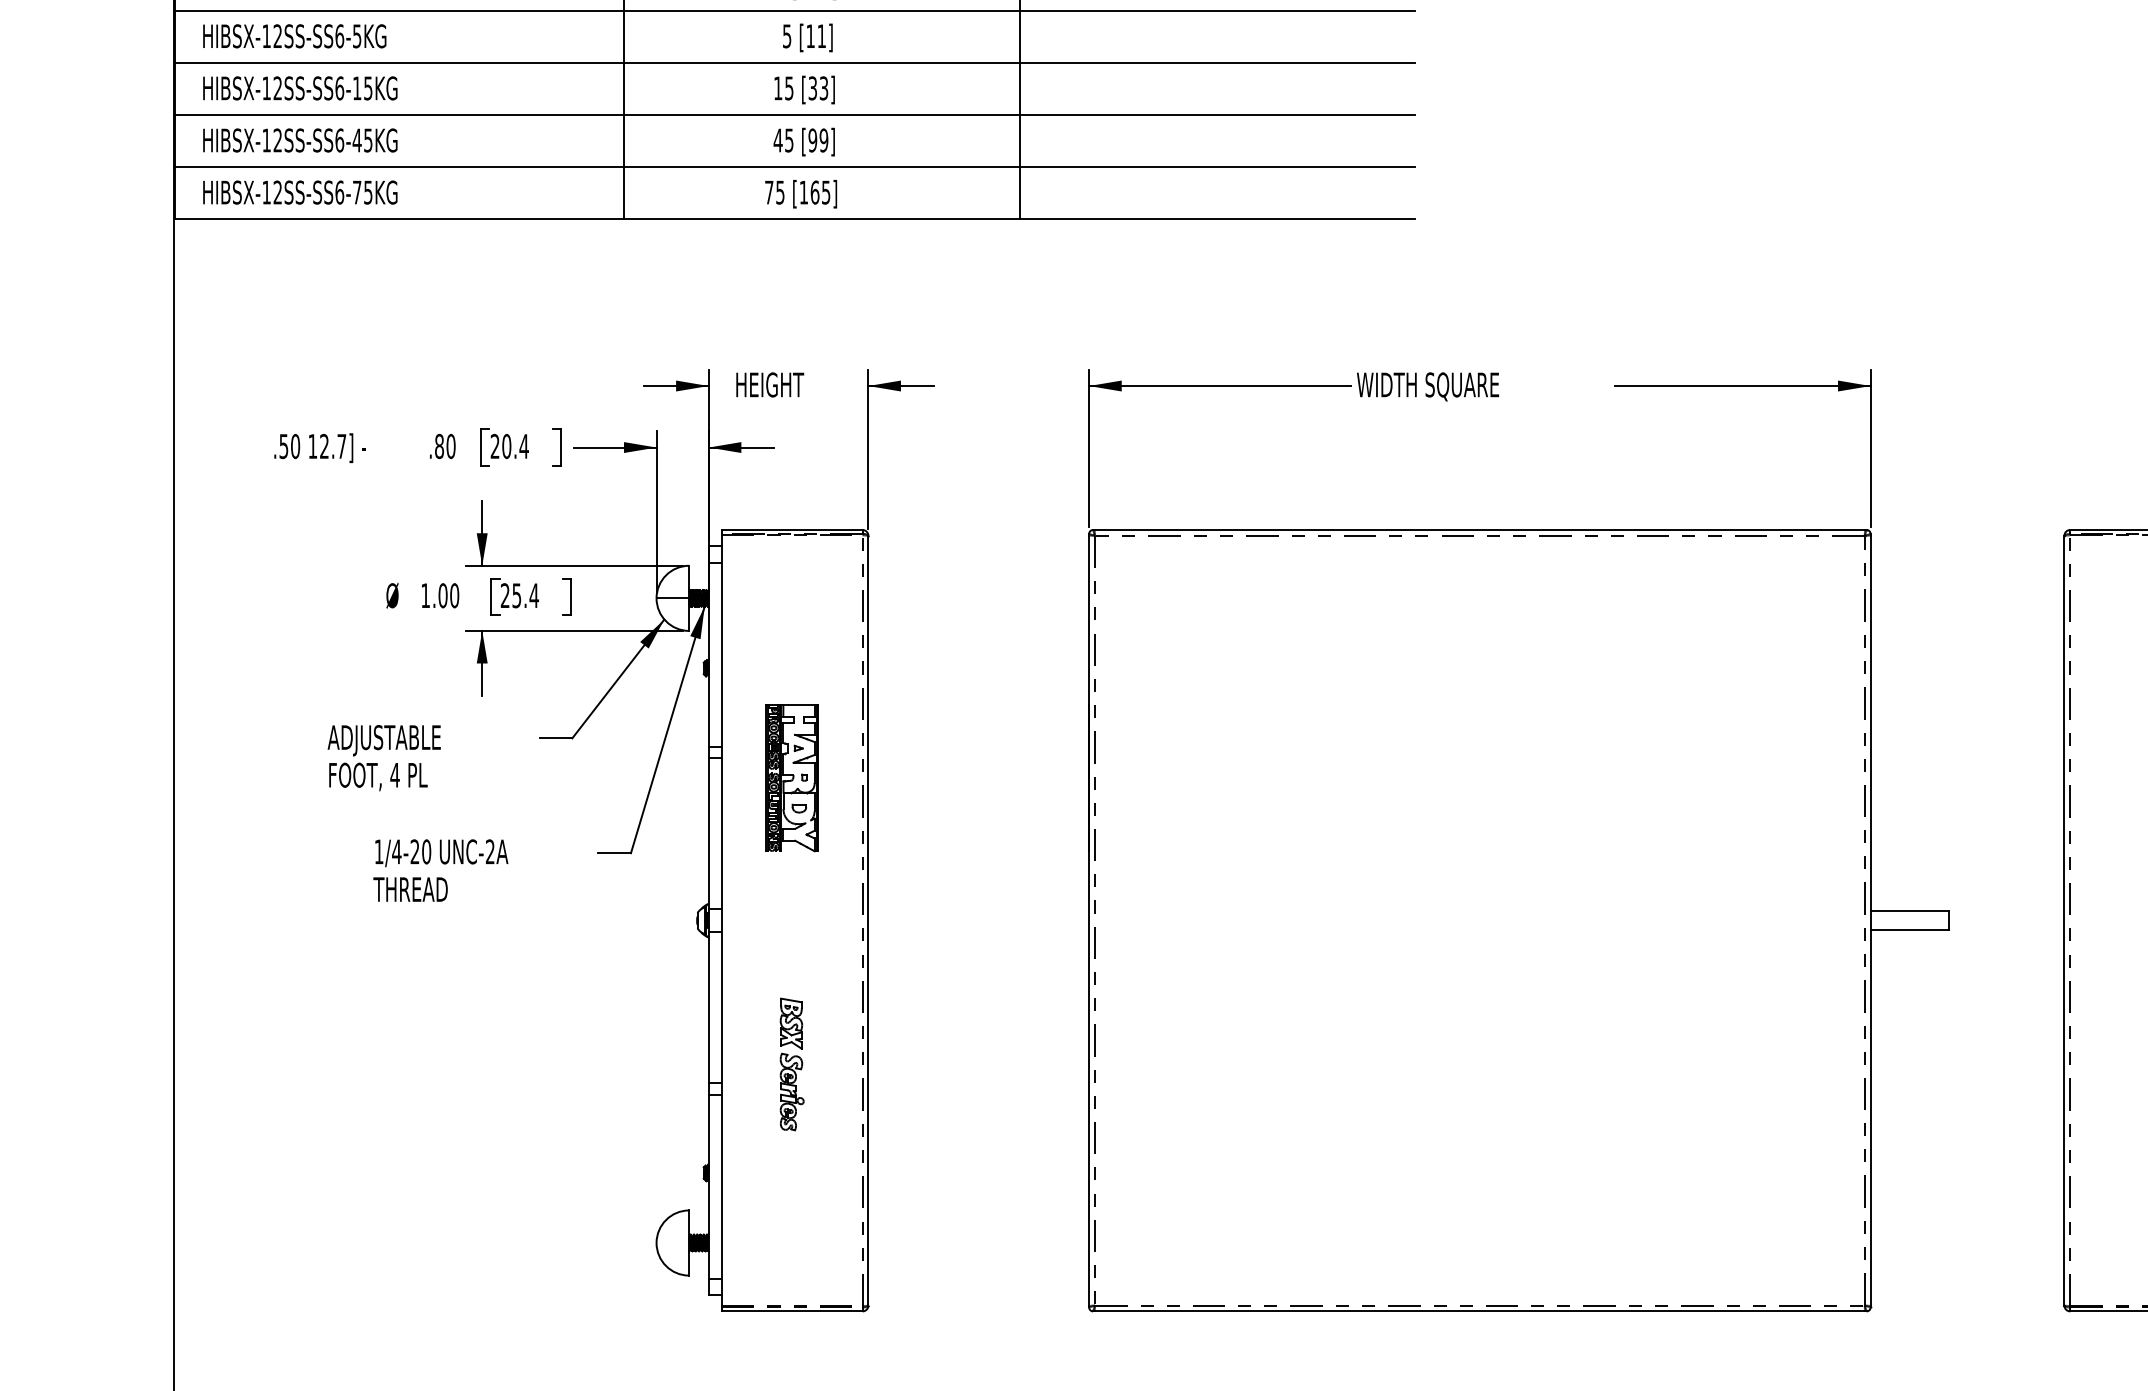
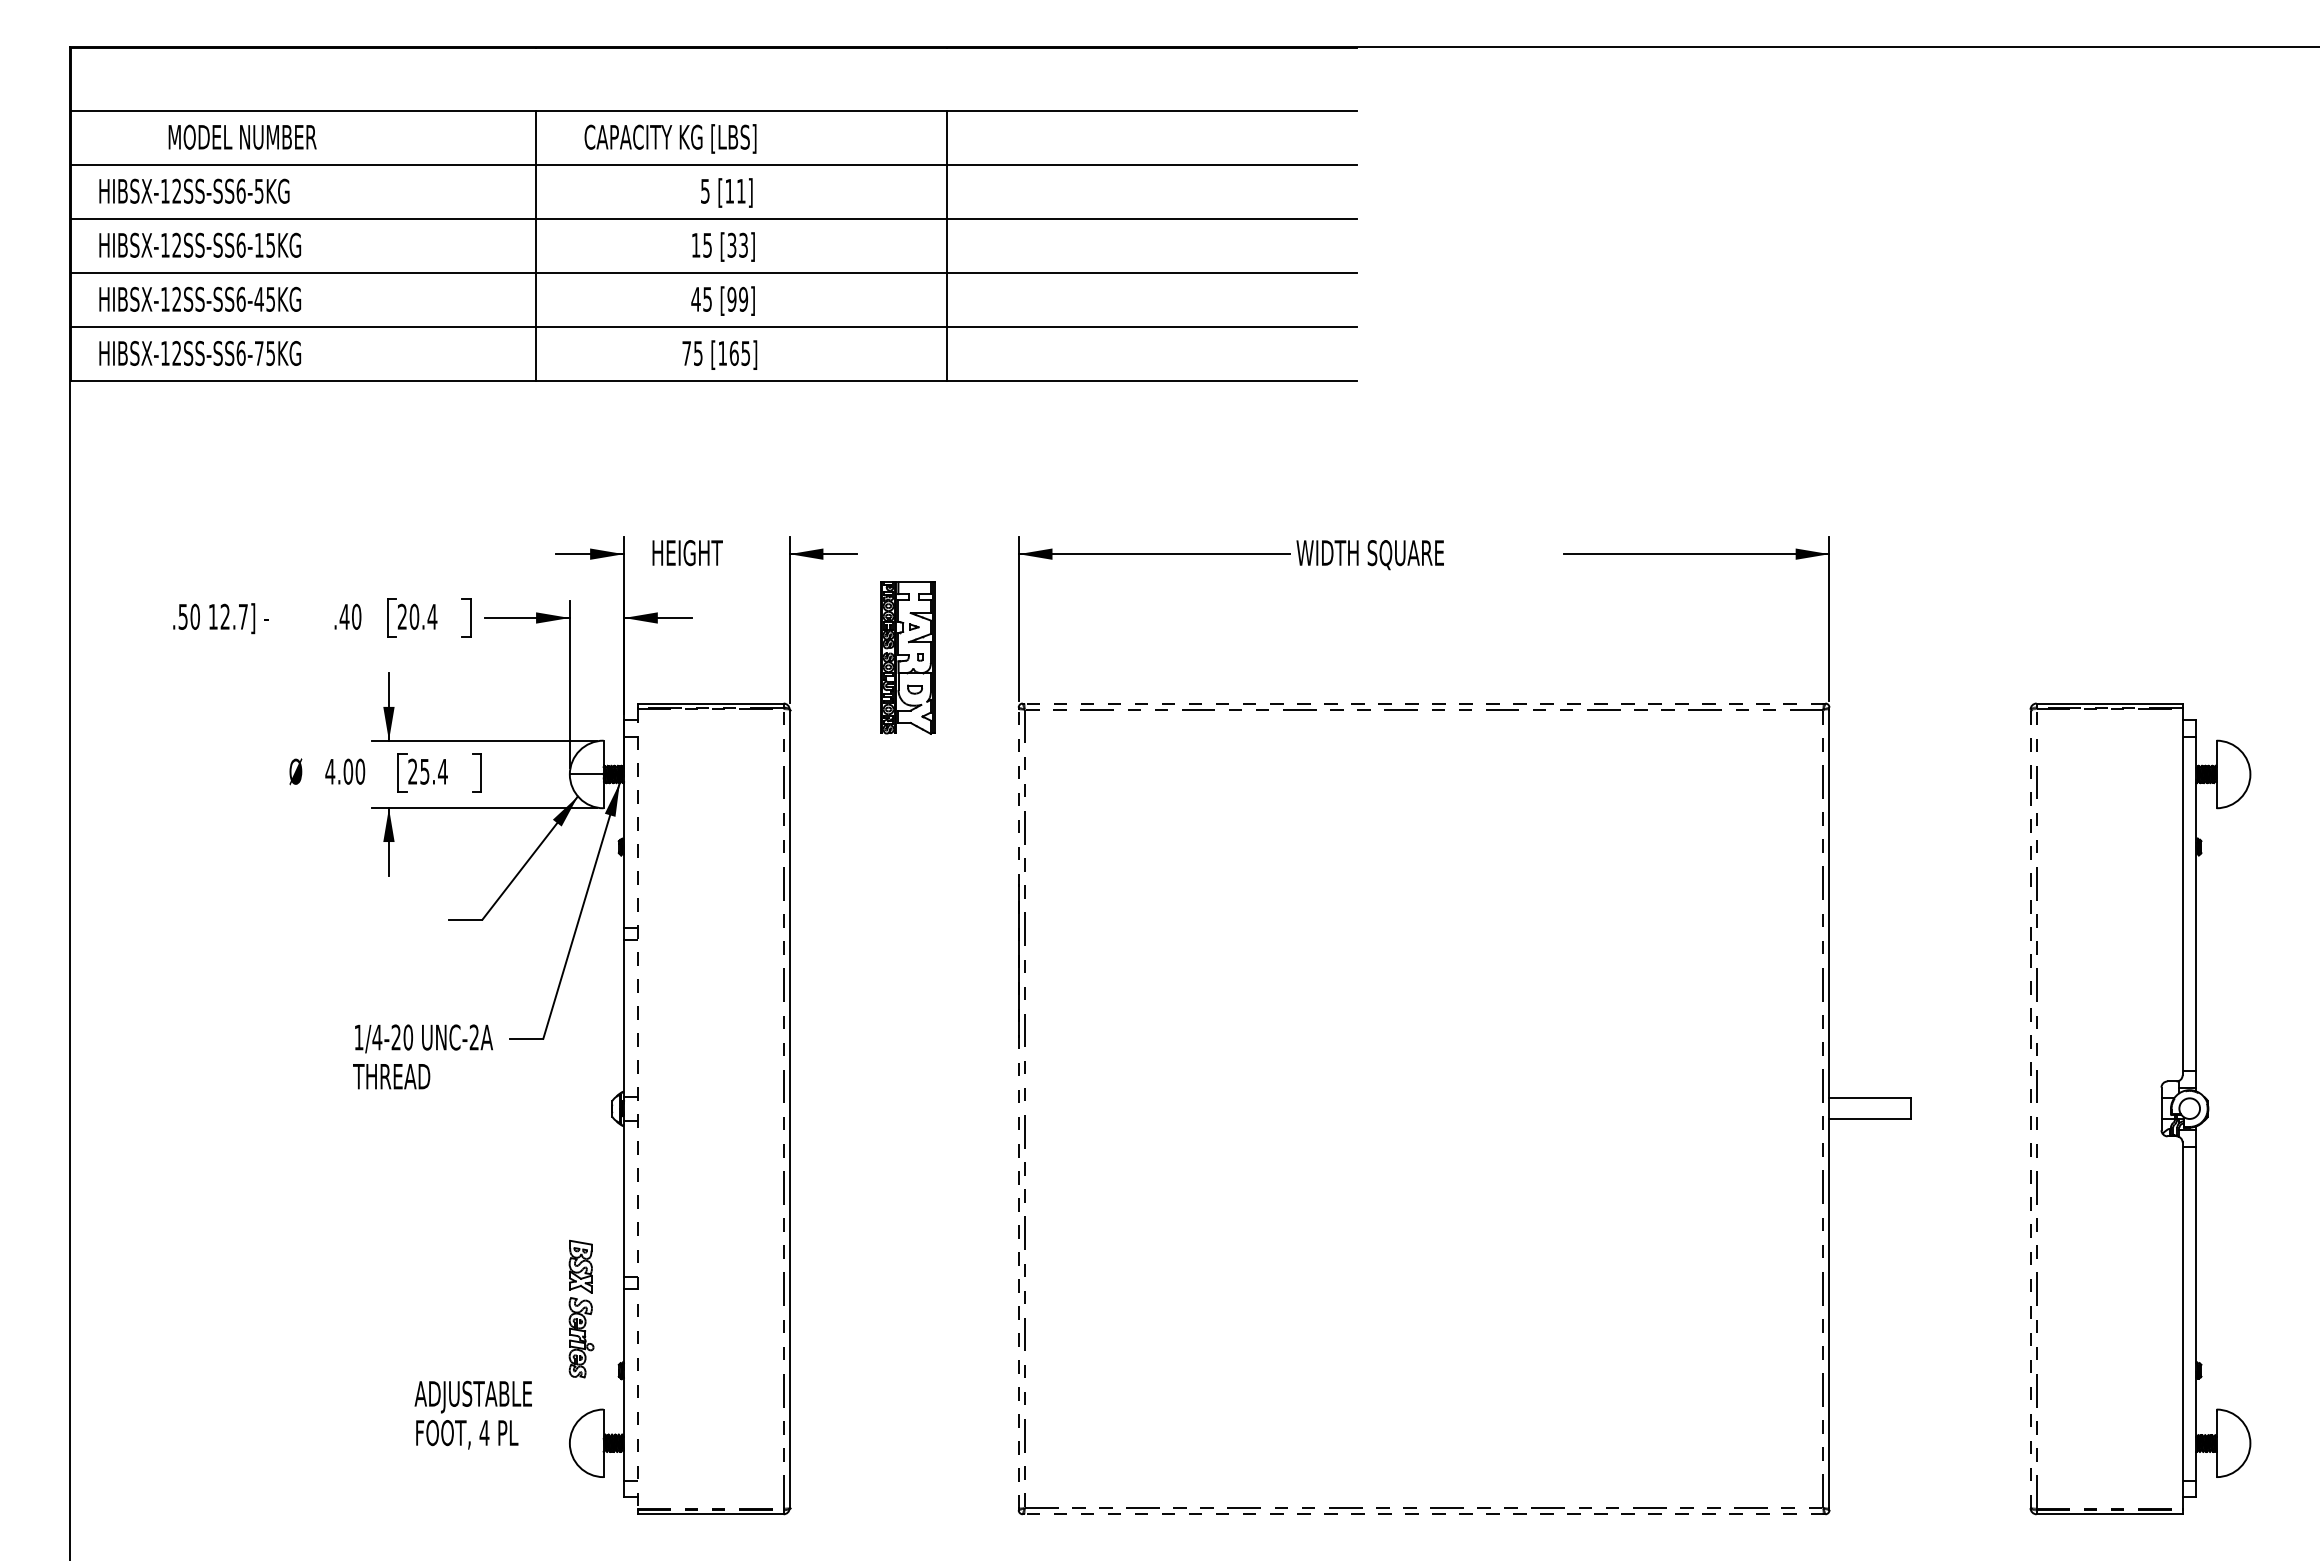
text: (439, 446) -> (344, 616), .80 -> .40
line: (1480, 529) -> (1424, 703), solid -> dashed
text: (425, 595) -> (330, 771), 1.00 -> 4.00
text: (383, 757) -> (472, 1414), moved
part: (792, 777) -> (907, 657), moved
text: (440, 870) -> (422, 1056), moved
line: (721, 920) -> (637, 1108), solid -> dashed
line: (1088, 920) -> (1018, 1108), solid -> dashed
line: (2064, 920) -> (2030, 1108), solid -> dashed
part: (792, 1063) -> (581, 1308), moved
line: (1480, 1311) -> (1424, 1514), solid -> dashed

